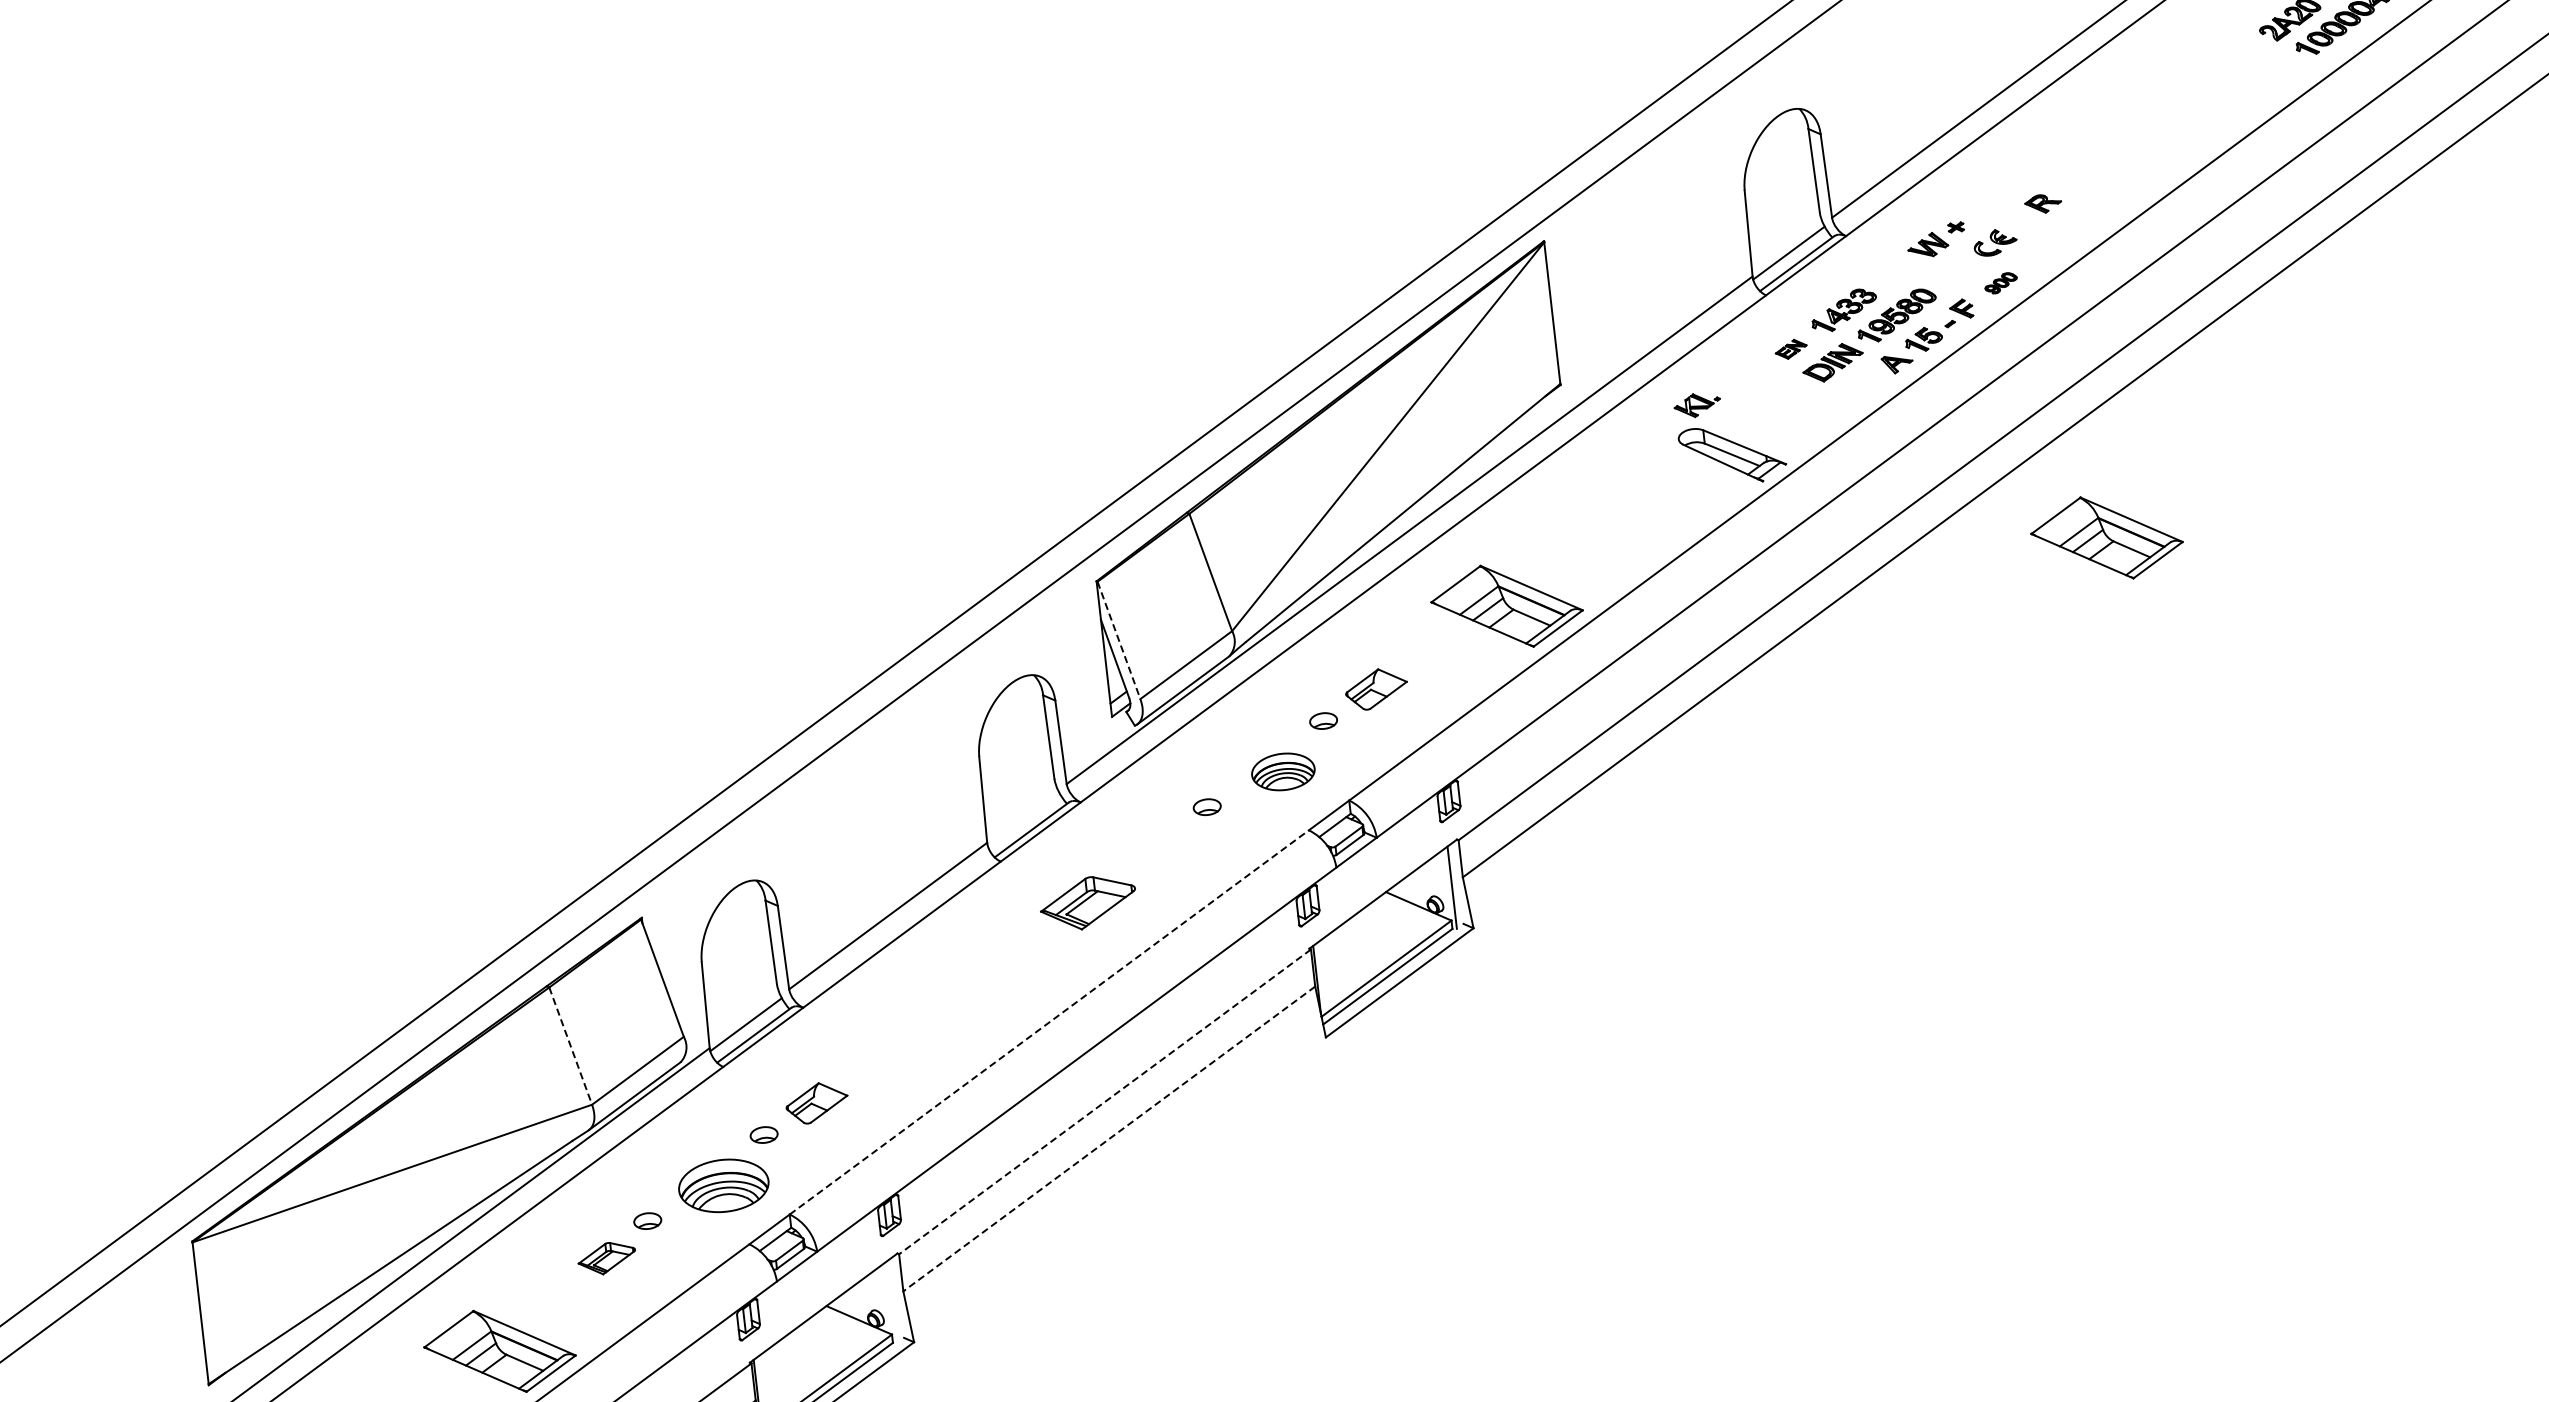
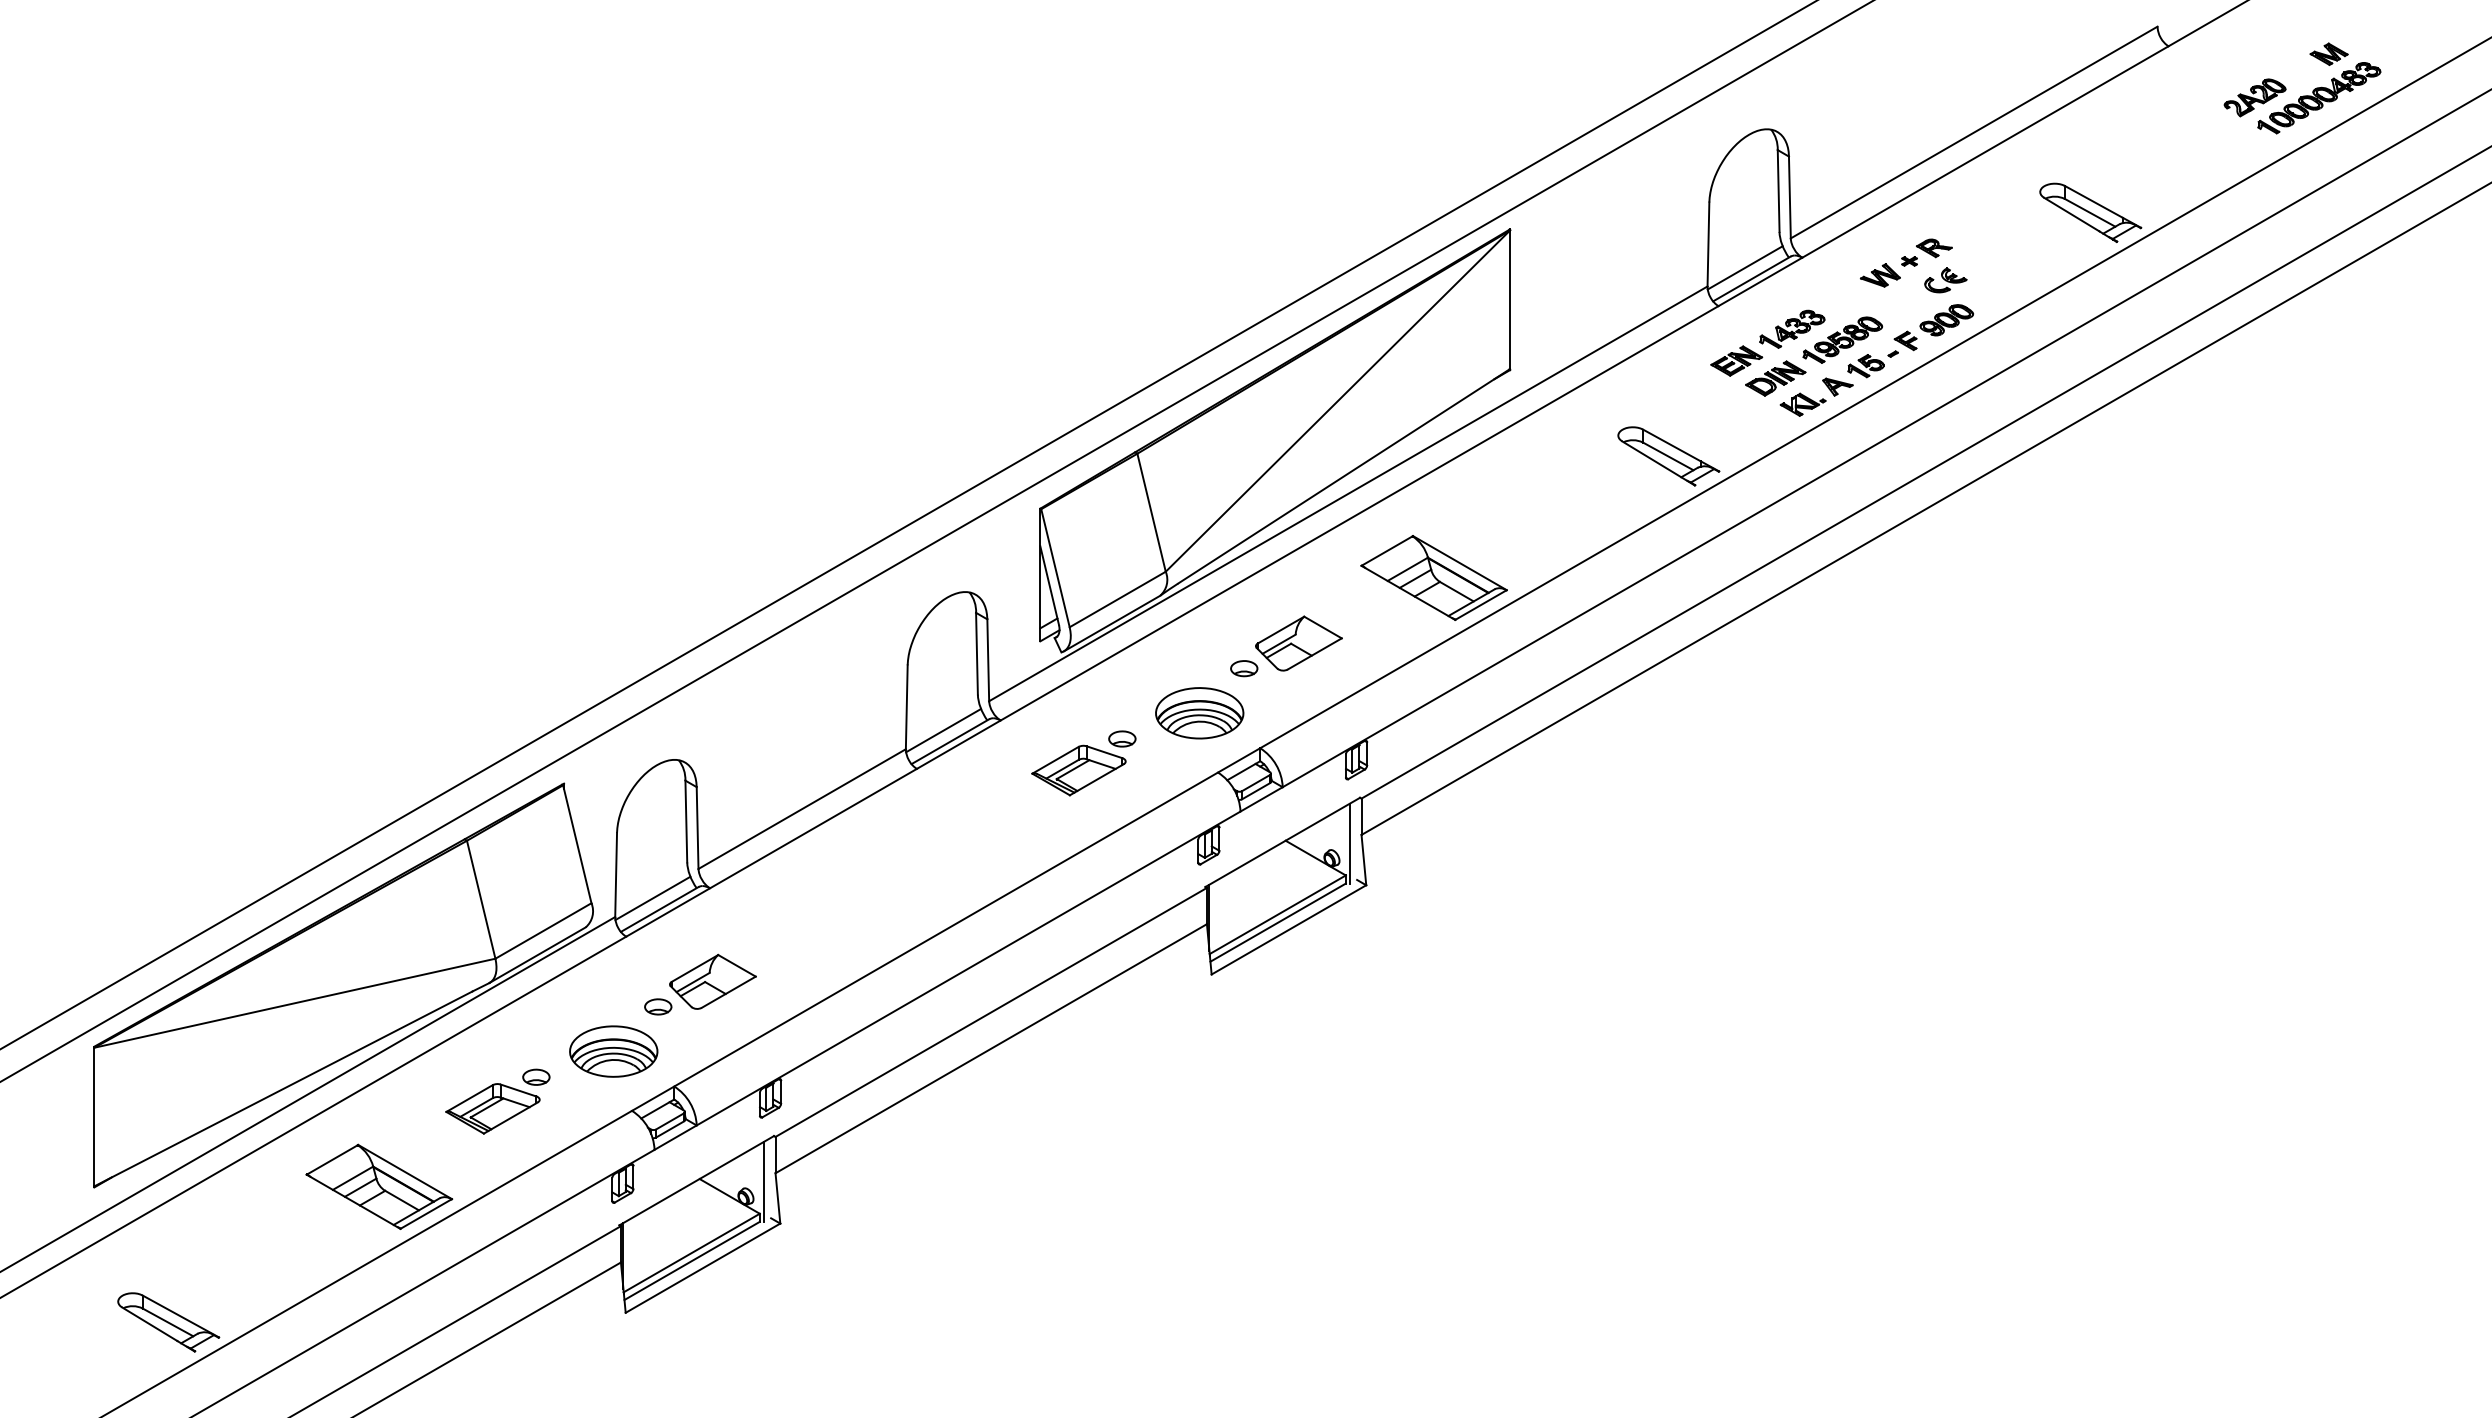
part: (2135, 156) -> (2090, 212), added
part: (2043, 204) -> (1934, 248), moved
part: (2000, 283) -> (1946, 320), size x1.67
part: (1790, 348) -> (1736, 360), size x1.67
part: (1696, 405) -> (1802, 404), moved
part: (2106, 537) -> (2020, 577), removed
line: (1119, 640) -> (1055, 568), dashed -> solid
part: (1376, 689) -> (1298, 643), size x1.43
part: (1283, 772) -> (1199, 713), size x1.43
line: (1023, 819) -> (943, 730), added
part: (1087, 903) -> (1078, 770), moved
line: (1049, 1022) -> (946, 929), dashed -> solid
line: (570, 1045) -> (481, 899), dashed -> solid
part: (816, 1102) -> (712, 981), size x1.43
line: (1104, 1102) -> (990, 1012), dashed -> solid
line: (1108, 1138) -> (990, 1048), dashed -> solid
part: (606, 1258) -> (492, 1108), size x1.67
line: (893, 1301) -> (764, 1181), added

